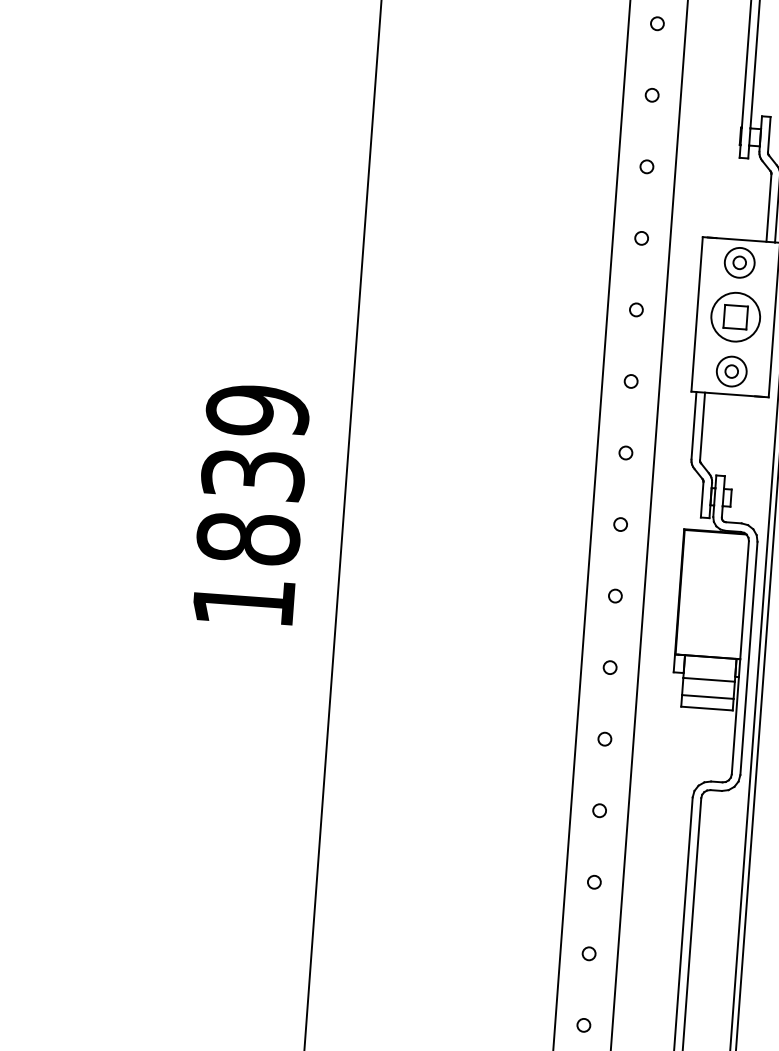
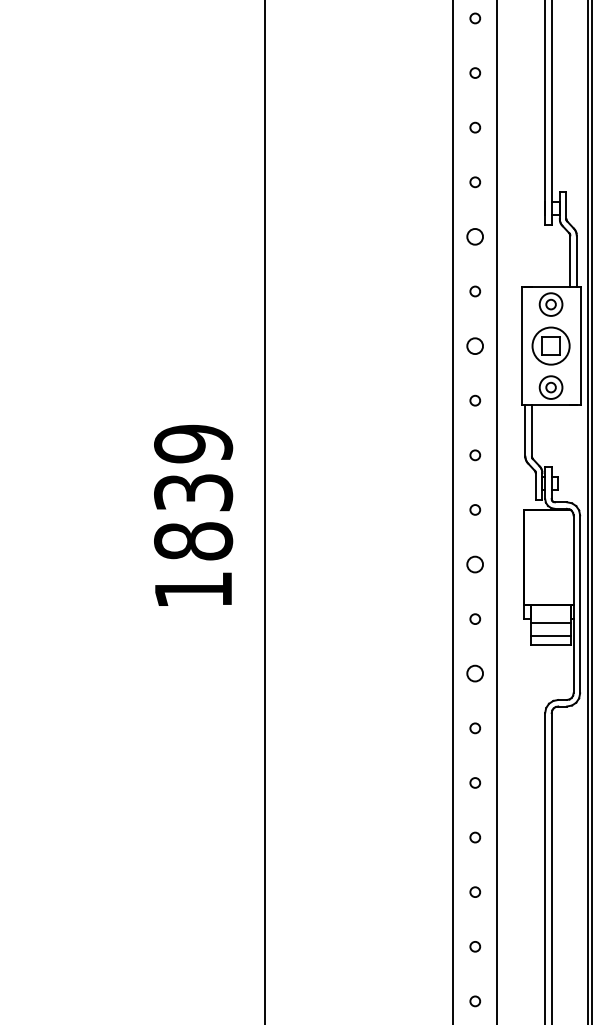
circle: (647, 166) -> (475, 236), size x1.6
circle: (636, 309) -> (475, 345), size x1.6
circle: (615, 596) -> (475, 564), size x1.6
circle: (605, 738) -> (475, 673), size x1.6

